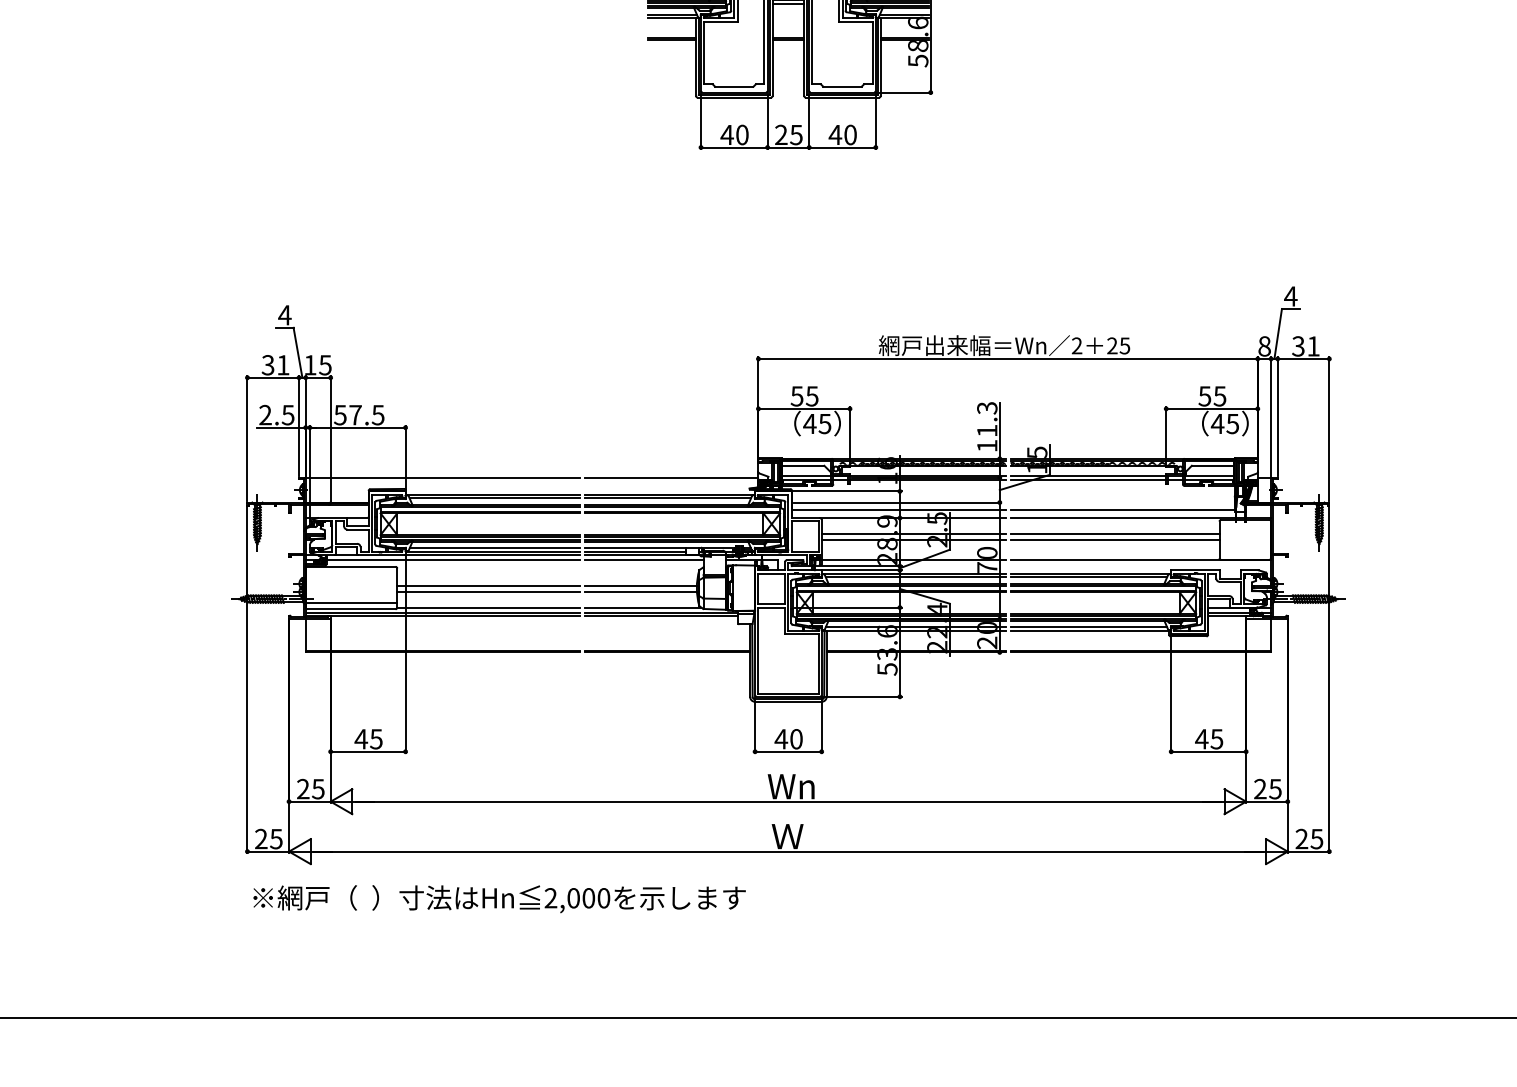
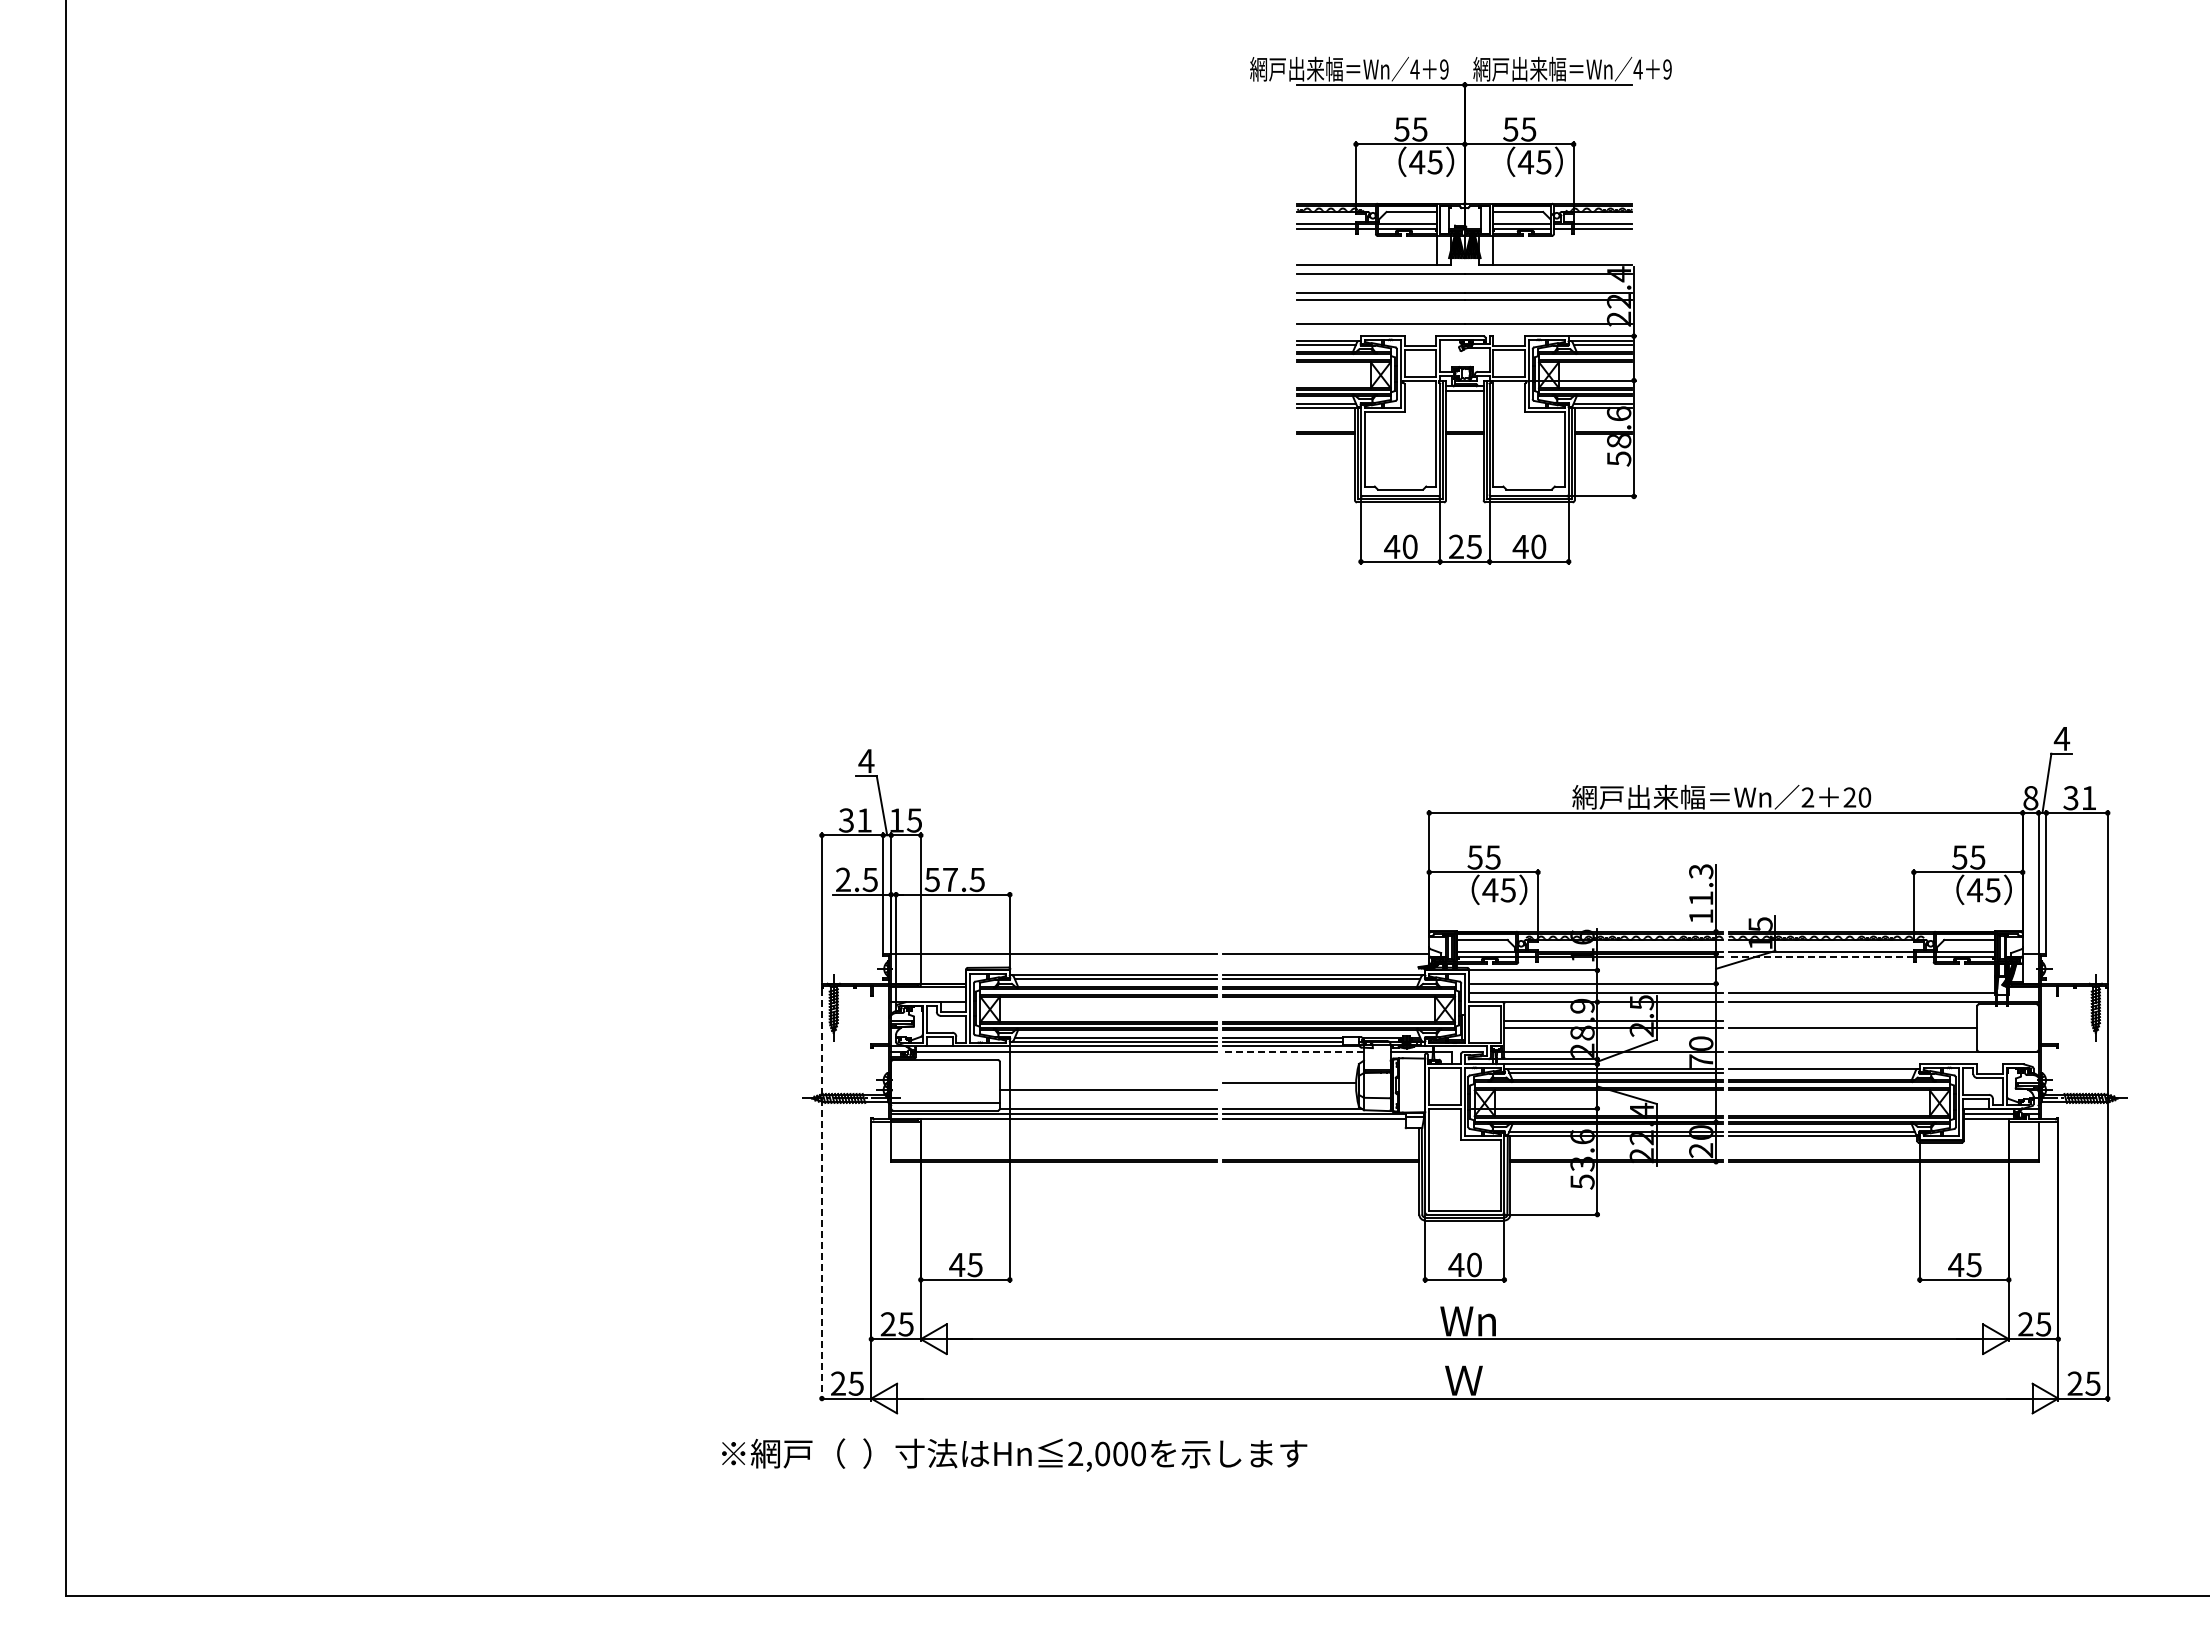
text: (1124, 345) -> (1864, 797), 25 -> 20
line: (1087, 480) -> (1820, 957), solid -> dashed
line: (1114, 533) -> (1852, 1020), removed
line: (644, 560) -> (1293, 1052), solid -> dashed
line: (1088, 577) -> (1821, 1072), removed
line: (487, 586) -> (1107, 1083), removed
line: (640, 591) -> (1289, 1089), removed
line: (247, 679) -> (821, 1194), solid -> dashed
text: (499, 898) -> (1014, 1454), moved

